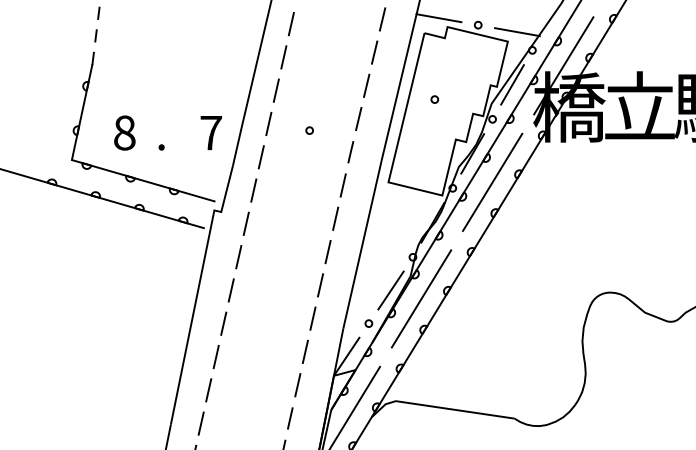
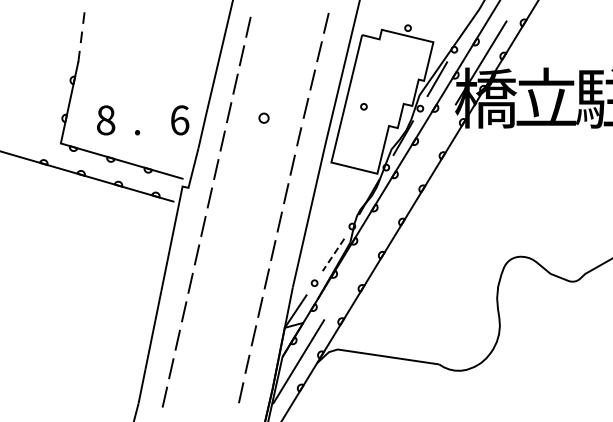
line: (438, 17) -> (374, 21), removed
line: (517, 31) -> (441, 33), removed
circle: (434, 99) -> (363, 106), moved
circle: (309, 130) -> (263, 118), size x1.6
text: (211, 133) -> (180, 120), 7 -> 6
line: (492, 182) -> (420, 162), removed
line: (390, 291) -> (333, 255), solid -> dashed
line: (421, 298) -> (359, 261), removed

